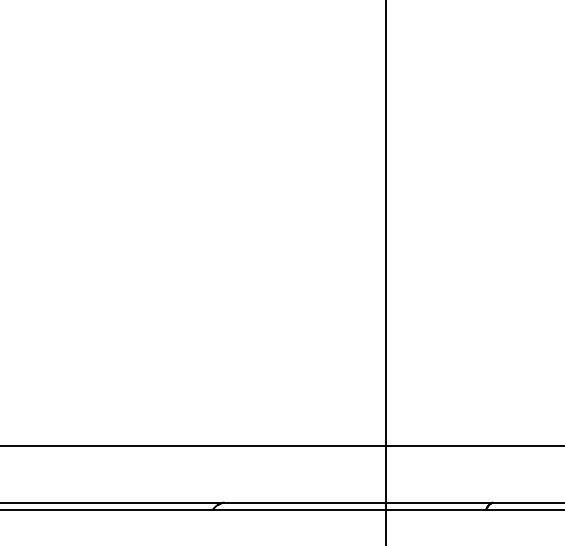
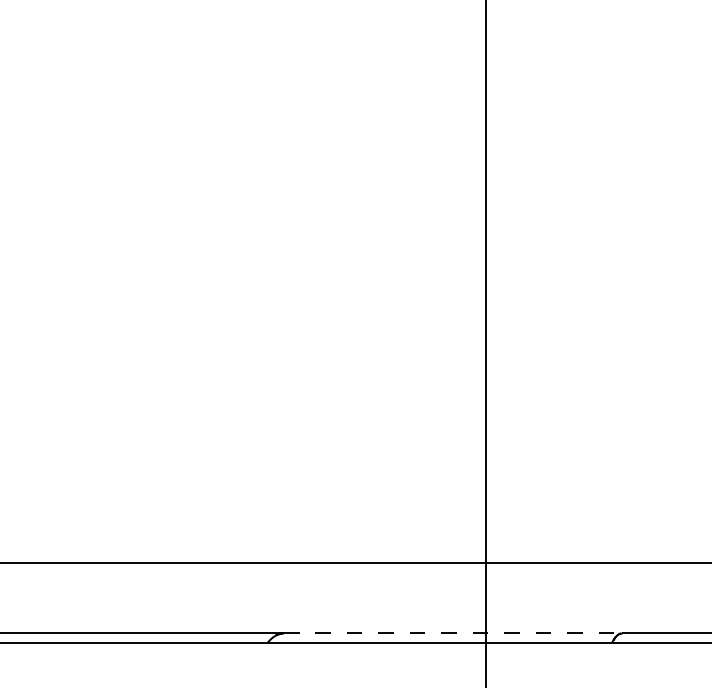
line: (359, 502) -> (453, 633), solid -> dashed

